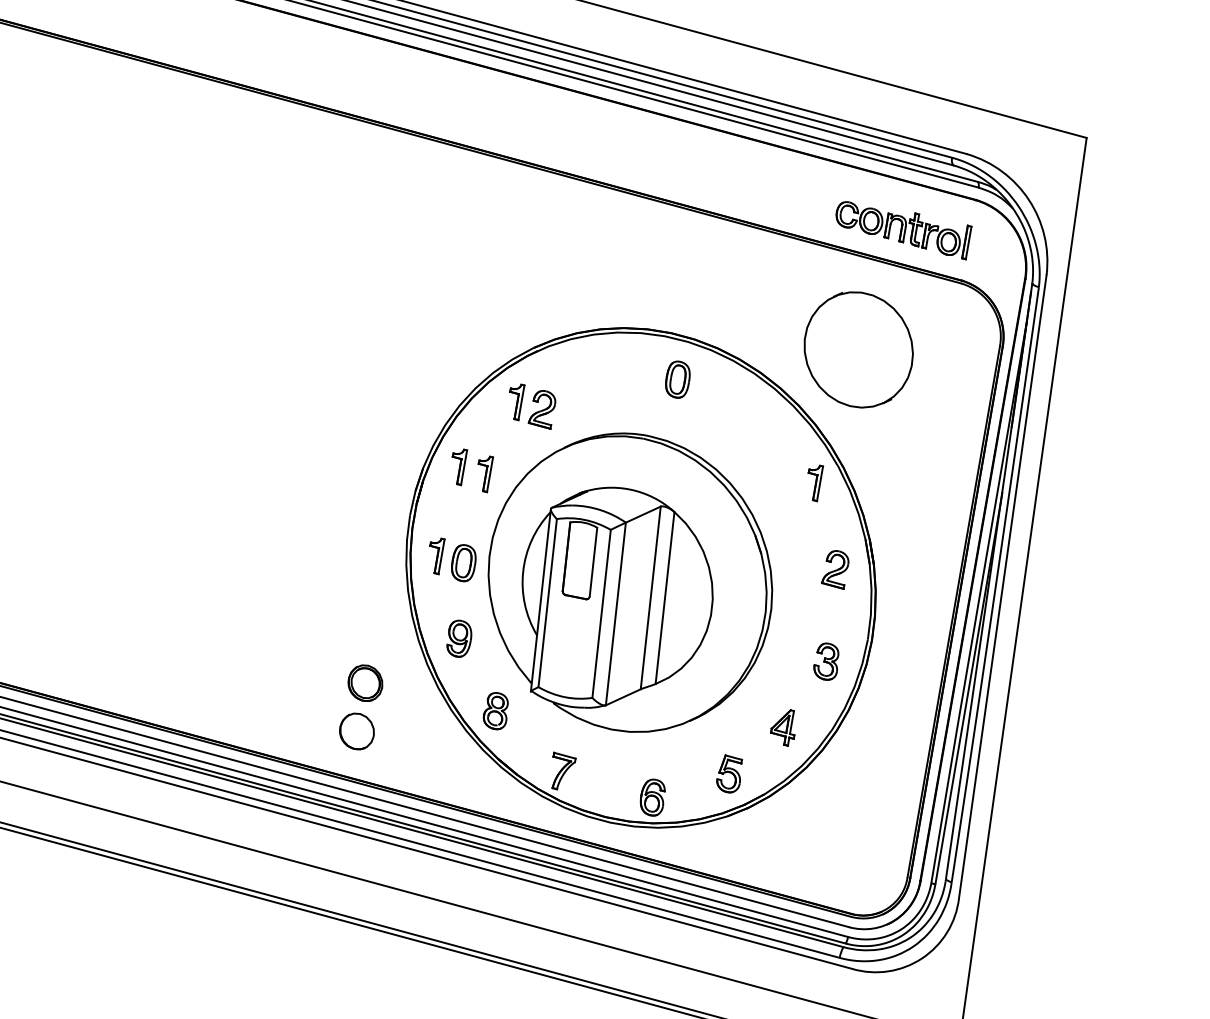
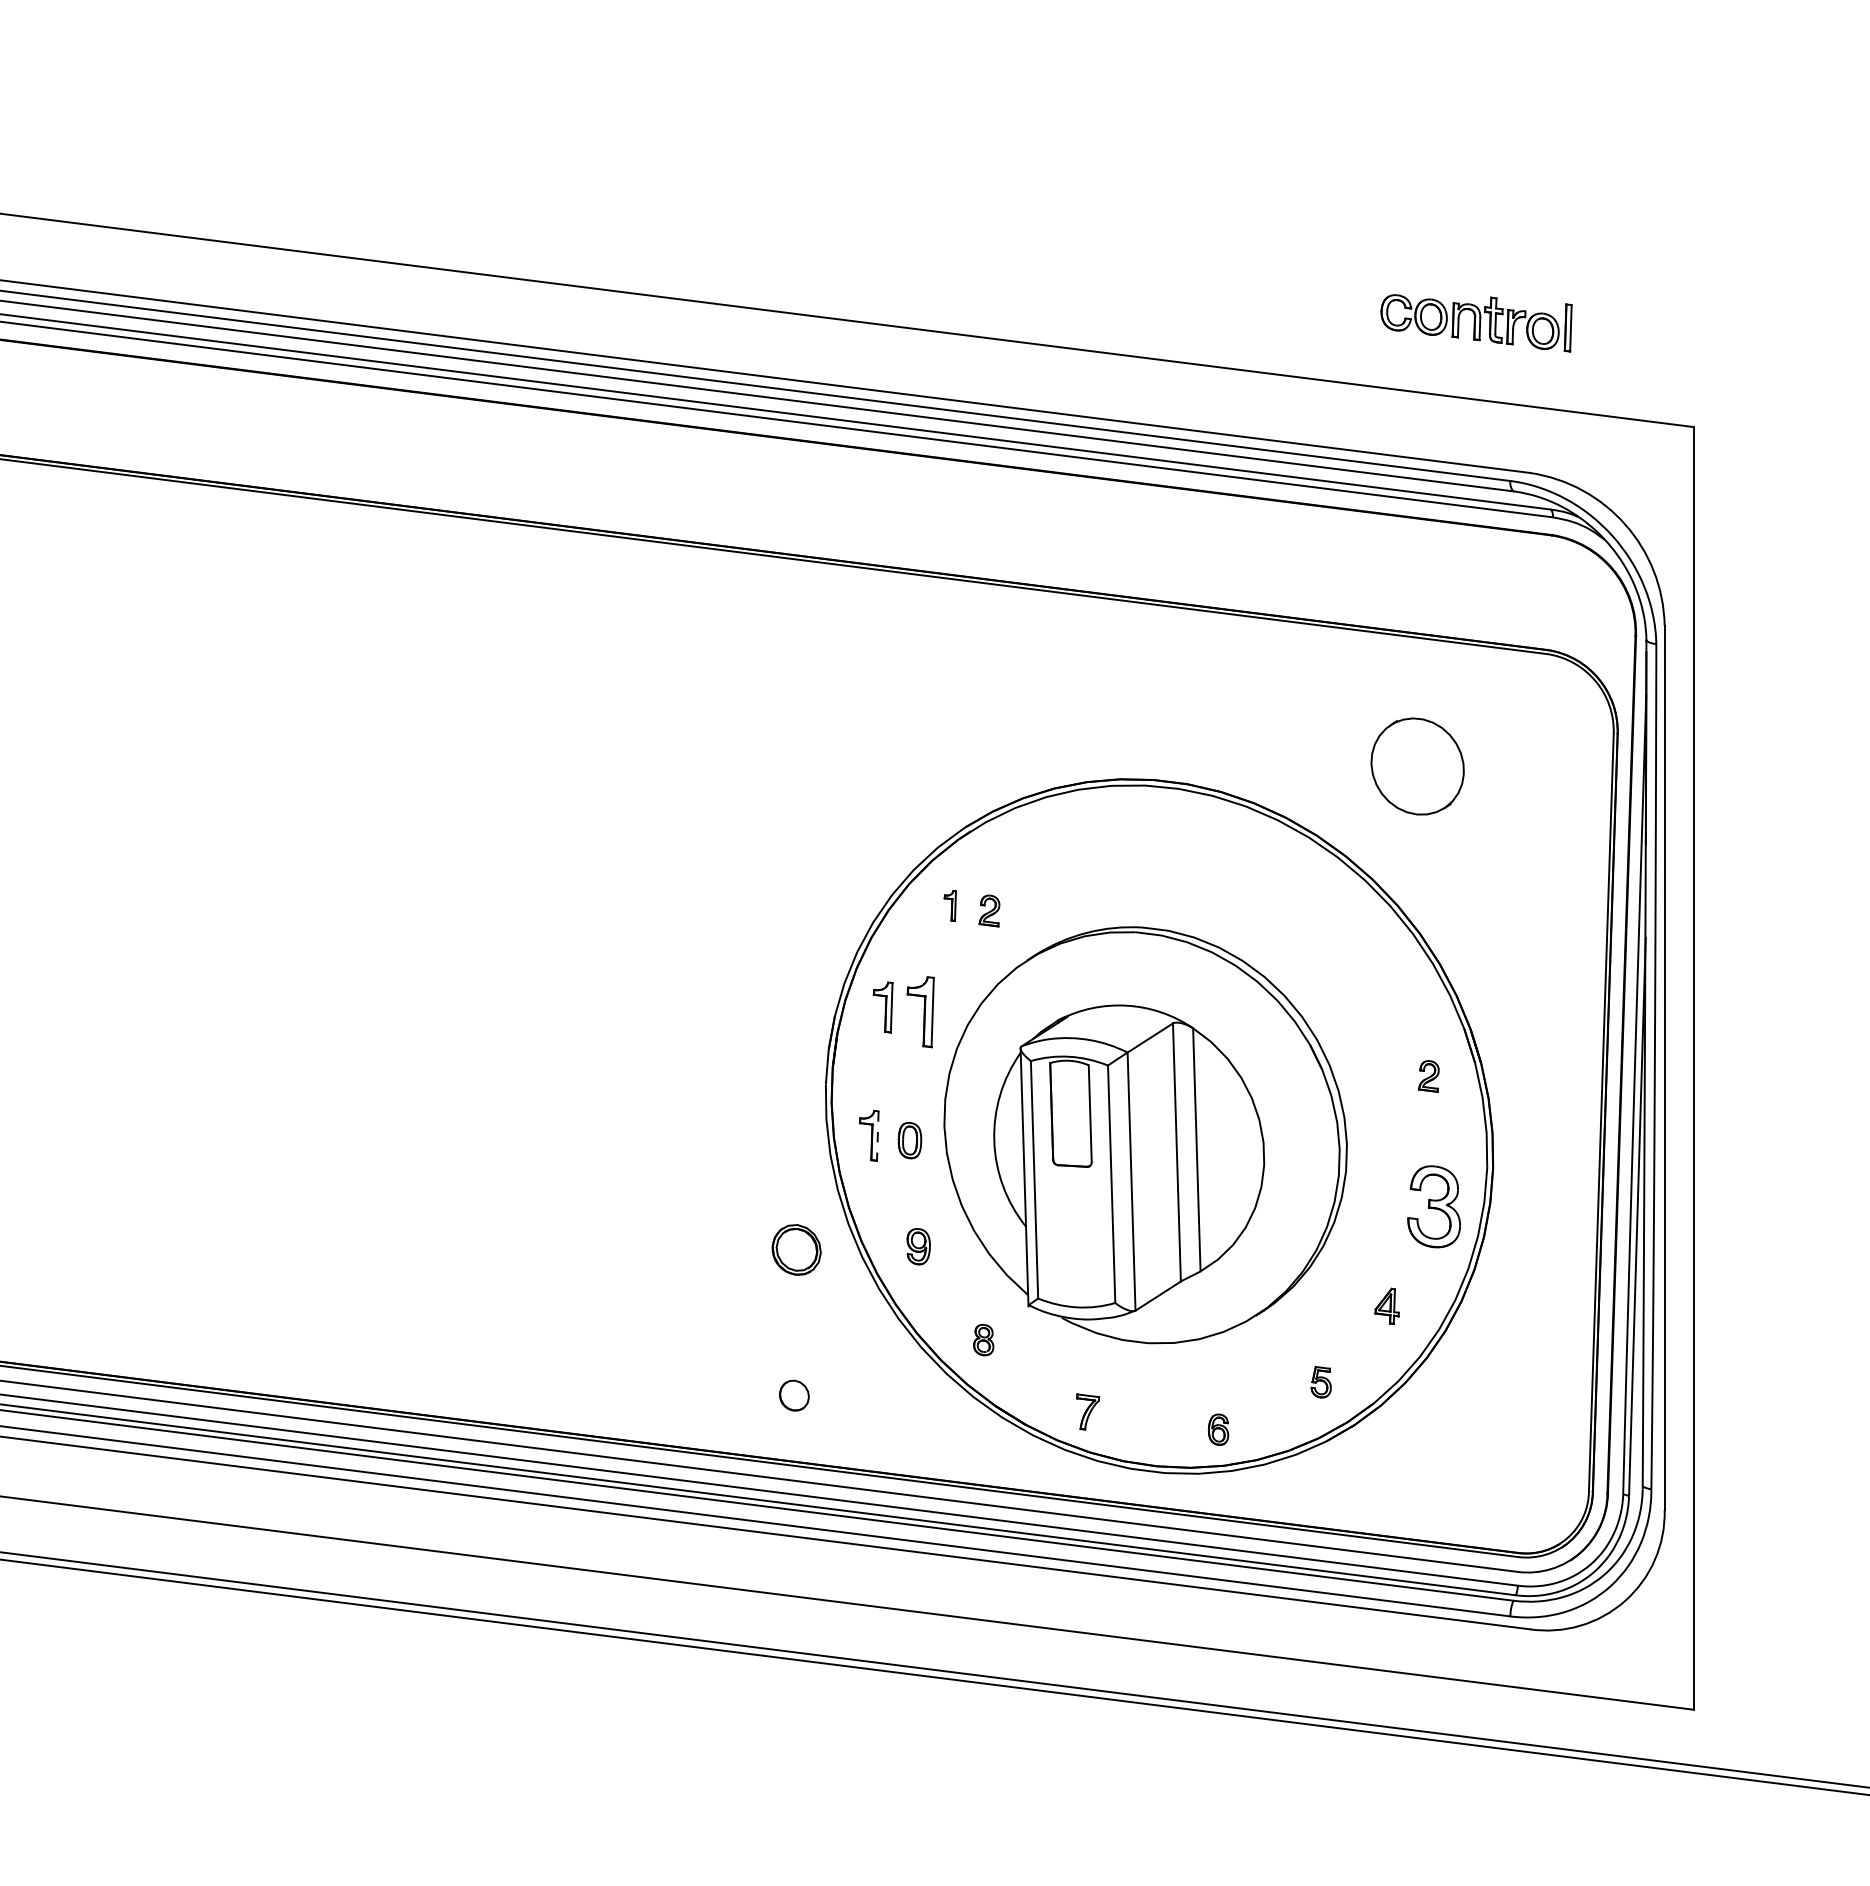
part: (902, 230) -> (1476, 323), moved
part: (858, 349) -> (1417, 766), size x0.6
part: (677, 379) -> (1171, 843), removed
part: (515, 401) -> (950, 905), size x0.6
part: (542, 408) -> (989, 910), size x0.6
part: (483, 473) -> (920, 1012), size x1.4
part: (813, 482) -> (1381, 960), removed
line: (441, 557) -> (877, 1136), solid -> dashed
part: (463, 563) -> (909, 1140), size x0.7
part: (835, 569) -> (1428, 1076), size x0.6
part: (459, 638) -> (918, 1246), size x0.7
part: (826, 661) -> (1434, 1206), size x1.6
part: (365, 682) -> (796, 1249), moved
part: (495, 710) -> (983, 1339), size x0.6
part: (783, 727) -> (1386, 1306), size x0.7
part: (357, 731) -> (794, 1395), size x0.6
part: (562, 771) -> (1087, 1411), size x0.7
part: (729, 773) -> (1321, 1381), size x0.6
part: (652, 797) -> (1218, 1429), size x0.6

